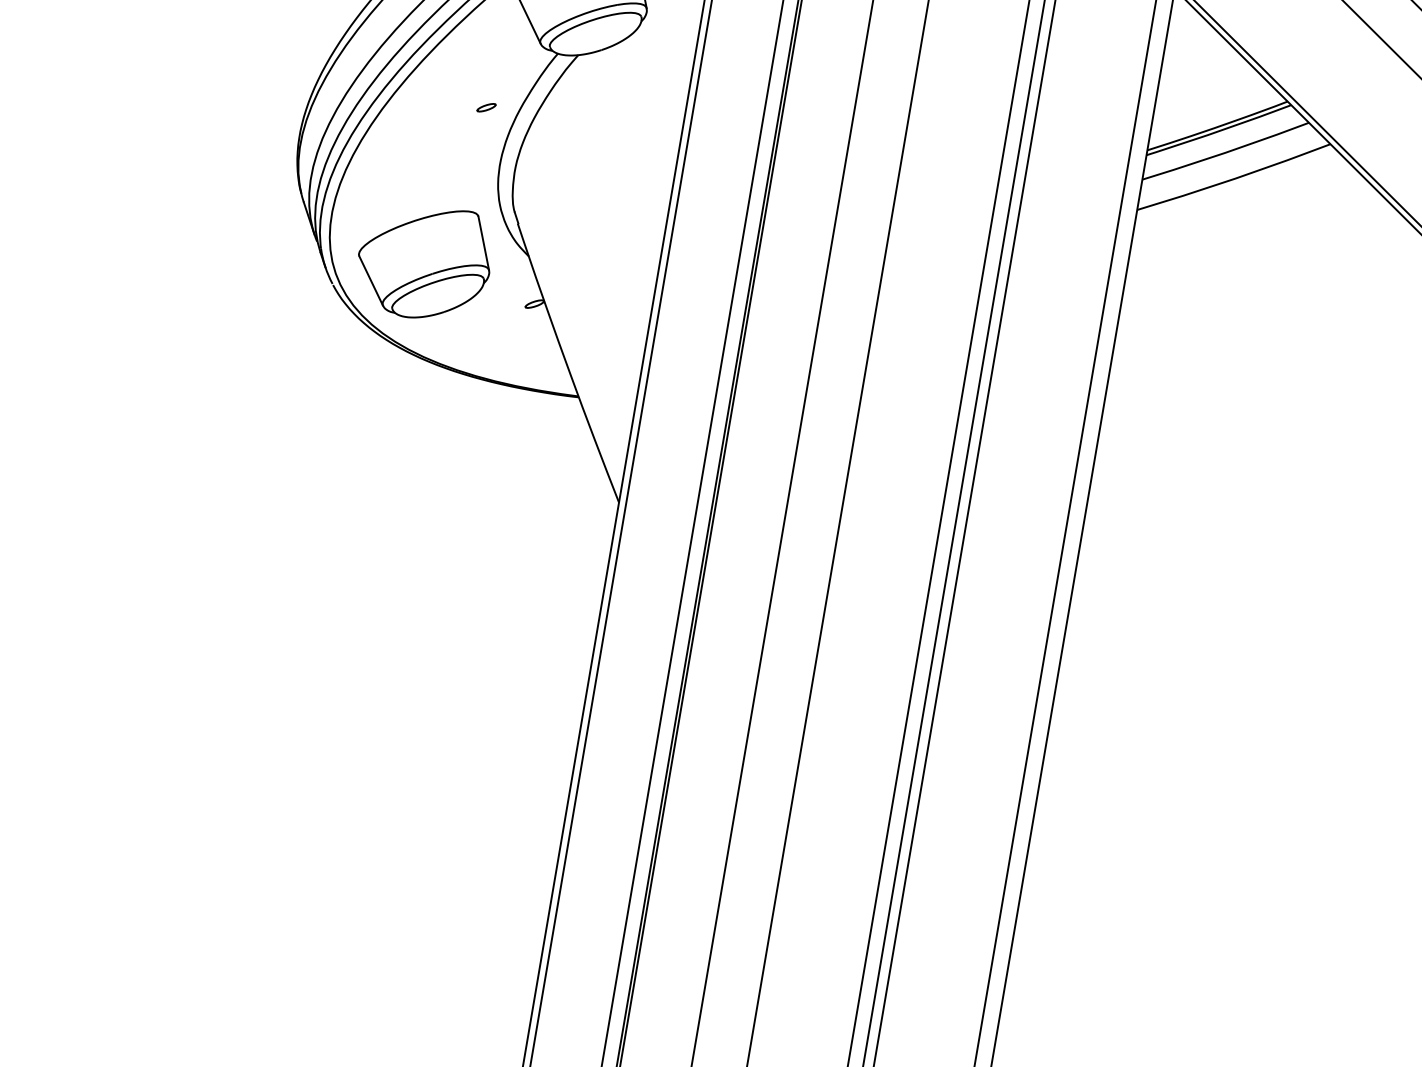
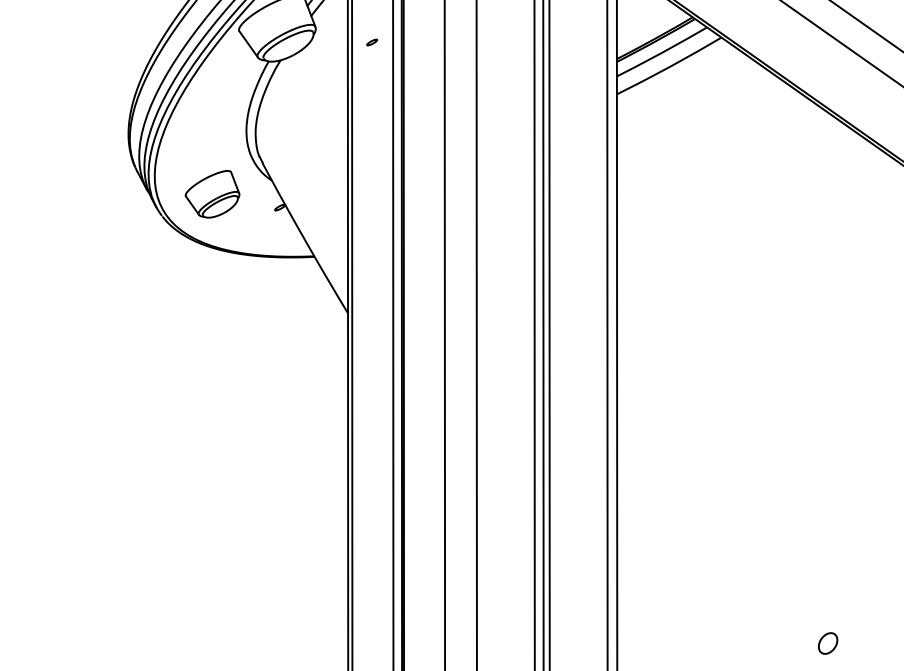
part: (487, 107) -> (372, 42), moved
part: (424, 262) -> (212, 194), size x0.7

